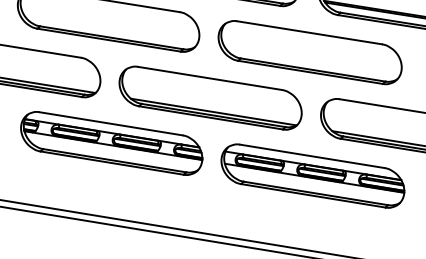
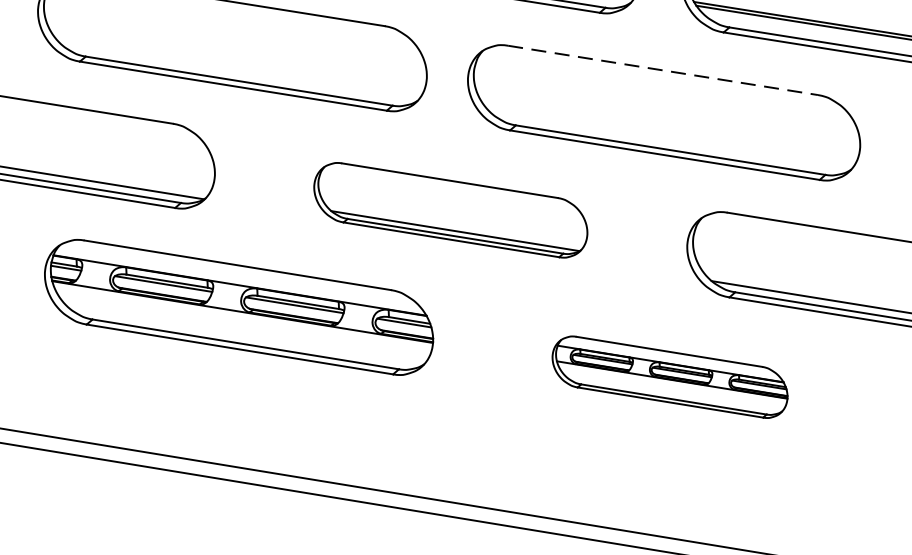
line: (310, 32) -> (664, 69), solid -> dashed
part: (210, 97) -> (450, 208), size x0.7
part: (312, 175) -> (669, 376), size x0.6

